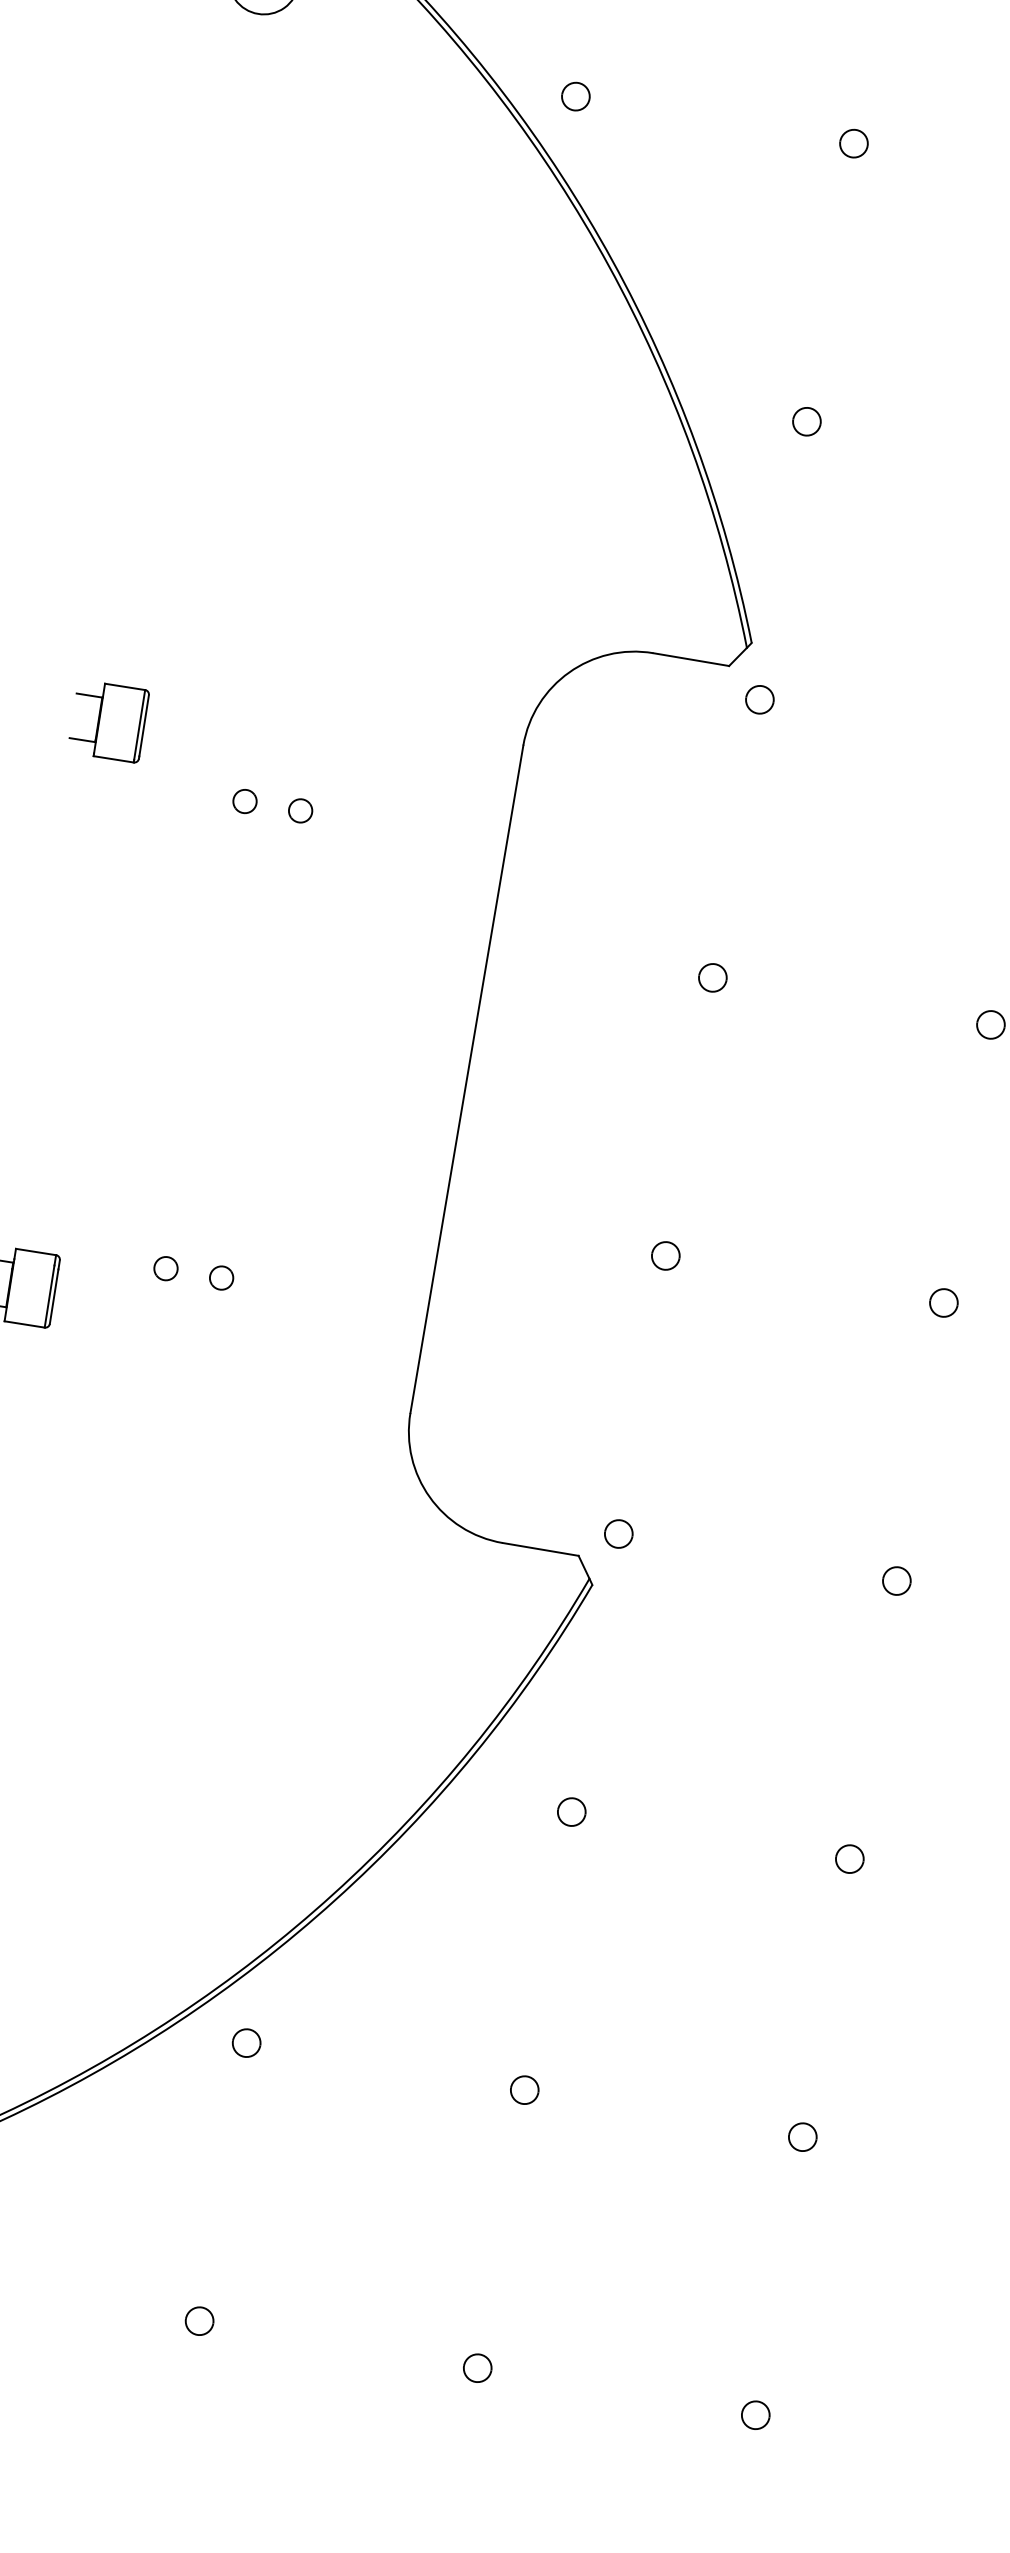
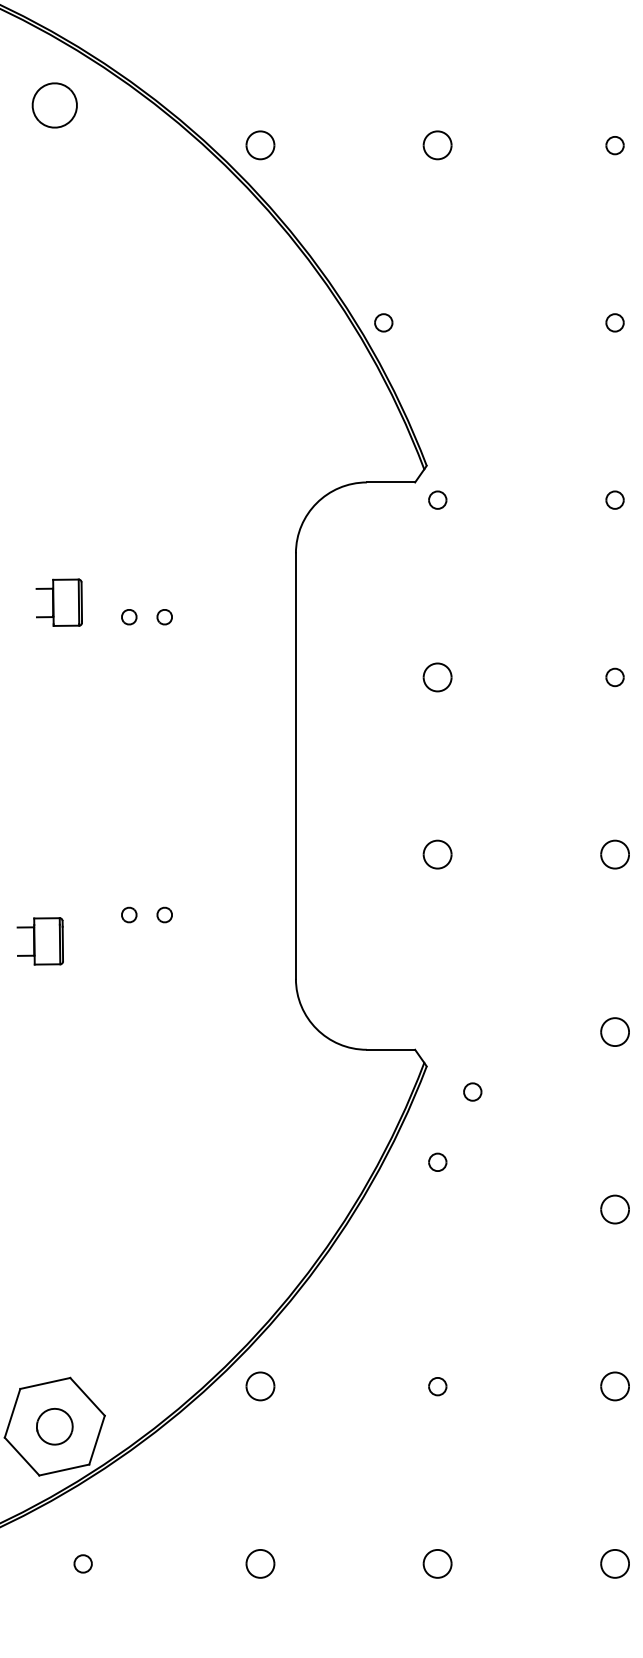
part: (575, 96) -> (260, 145), size x1.6
part: (853, 143) -> (437, 145), size x1.6
part: (806, 421) -> (383, 322), moved
part: (107, 720) -> (58, 602), moved
part: (712, 977) -> (437, 677), size x1.6
part: (665, 1255) -> (437, 854), size x1.6
part: (943, 1302) -> (614, 854), size x1.6
part: (618, 1533) -> (472, 1091), moved
part: (896, 1580) -> (614, 1031), size x1.6
part: (571, 1810) -> (437, 1161), moved
part: (849, 1857) -> (614, 1208), size x1.6
part: (246, 2042) -> (260, 1386), size x1.6
part: (801, 2136) -> (614, 1386), size x1.6
part: (199, 2320) -> (260, 1563), size x1.6
part: (477, 2367) -> (437, 1563), size x1.6
part: (755, 2414) -> (614, 1563), size x1.6

